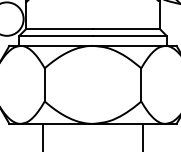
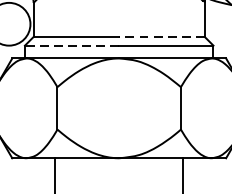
line: (125, 29) -> (160, 37), solid -> dashed
line: (56, 35) -> (72, 45), solid -> dashed

